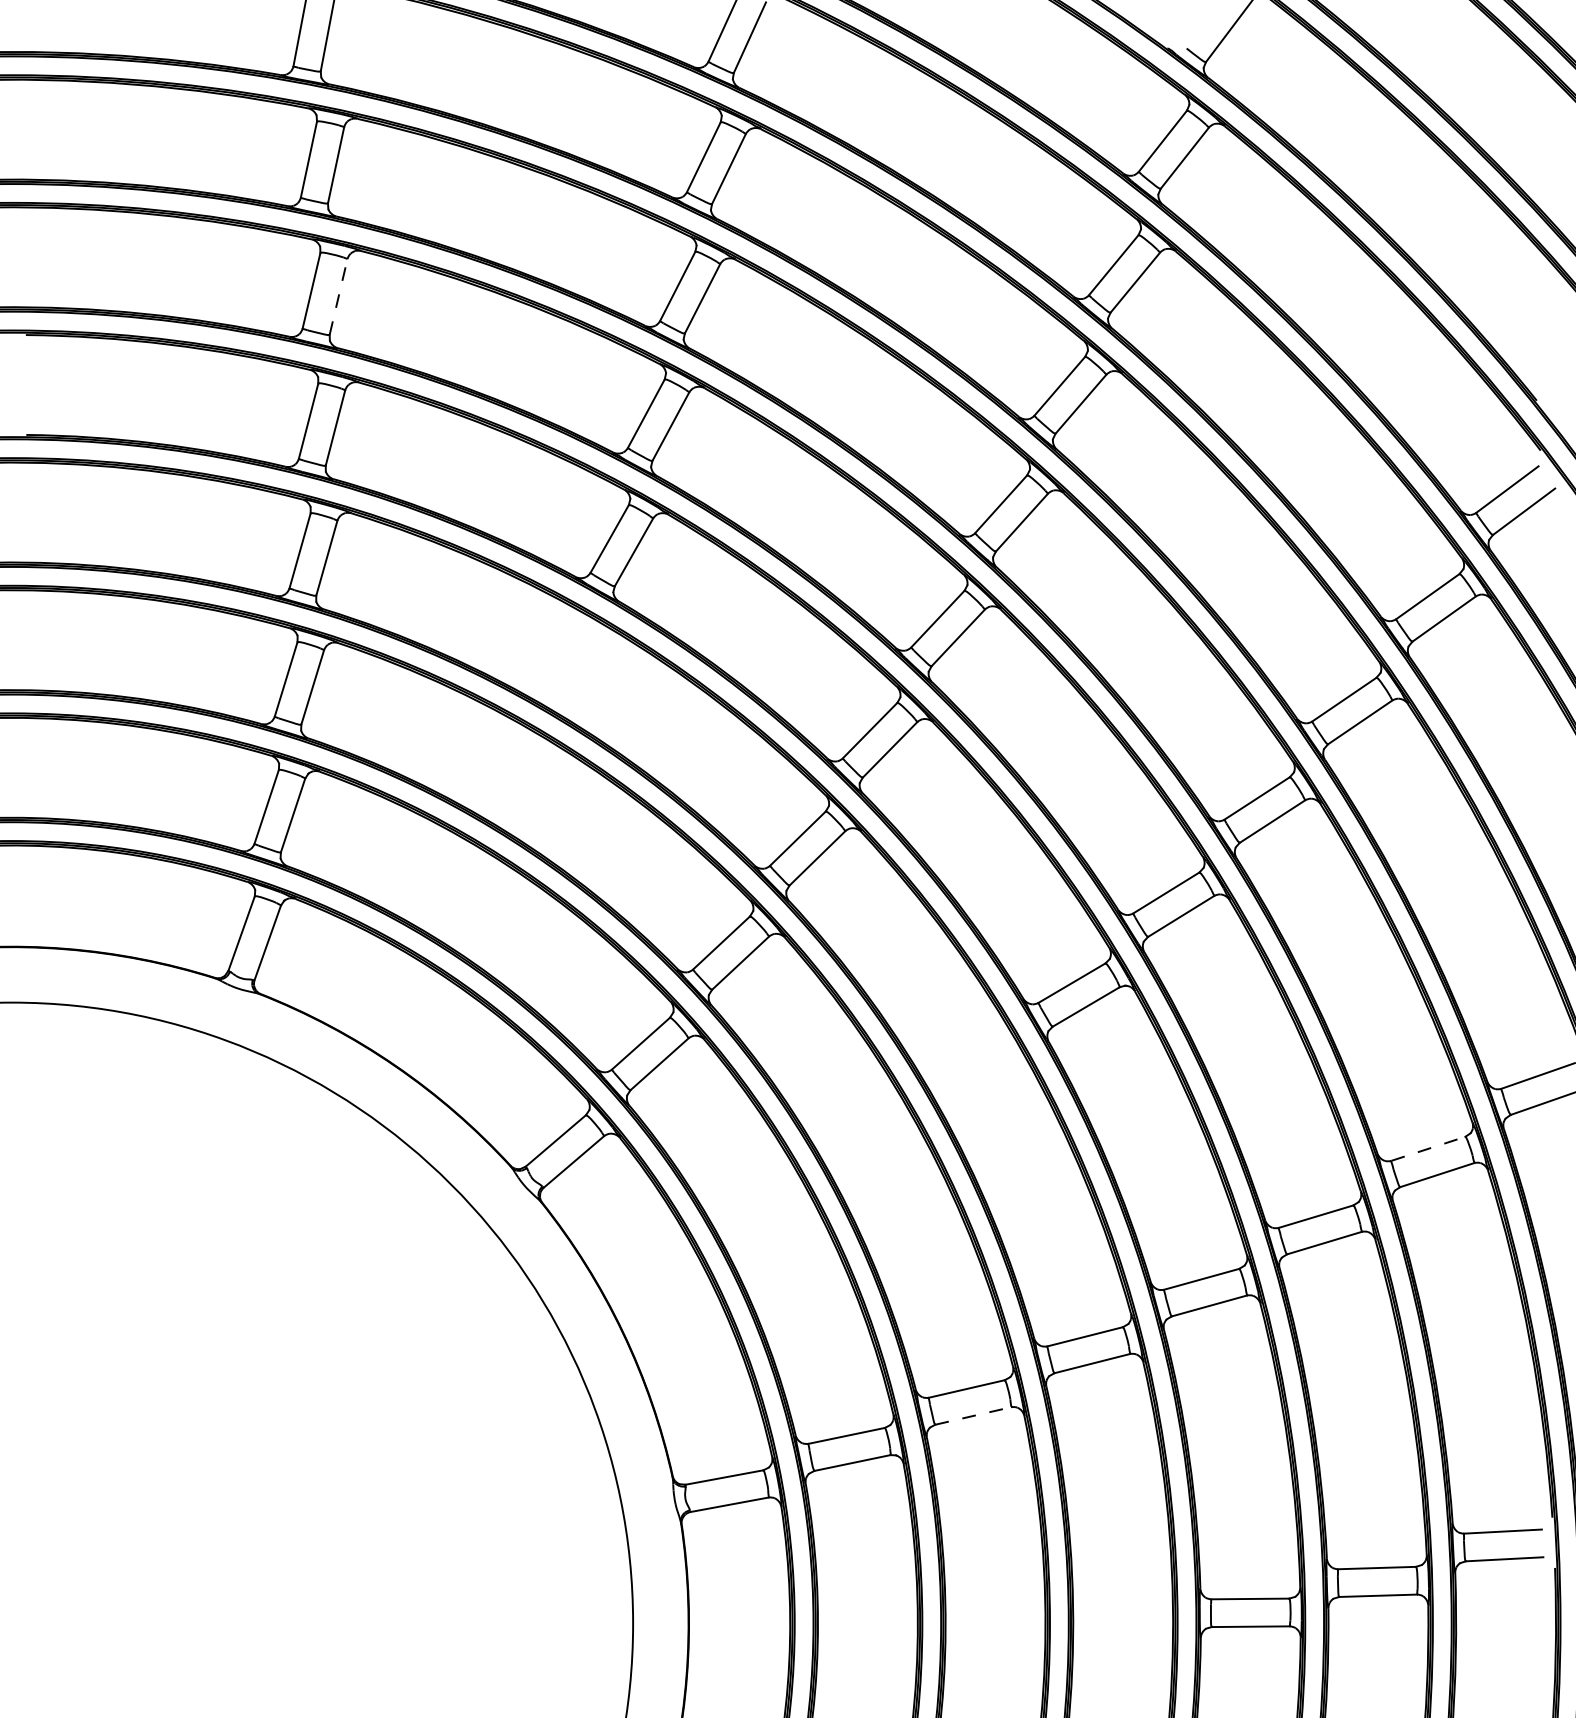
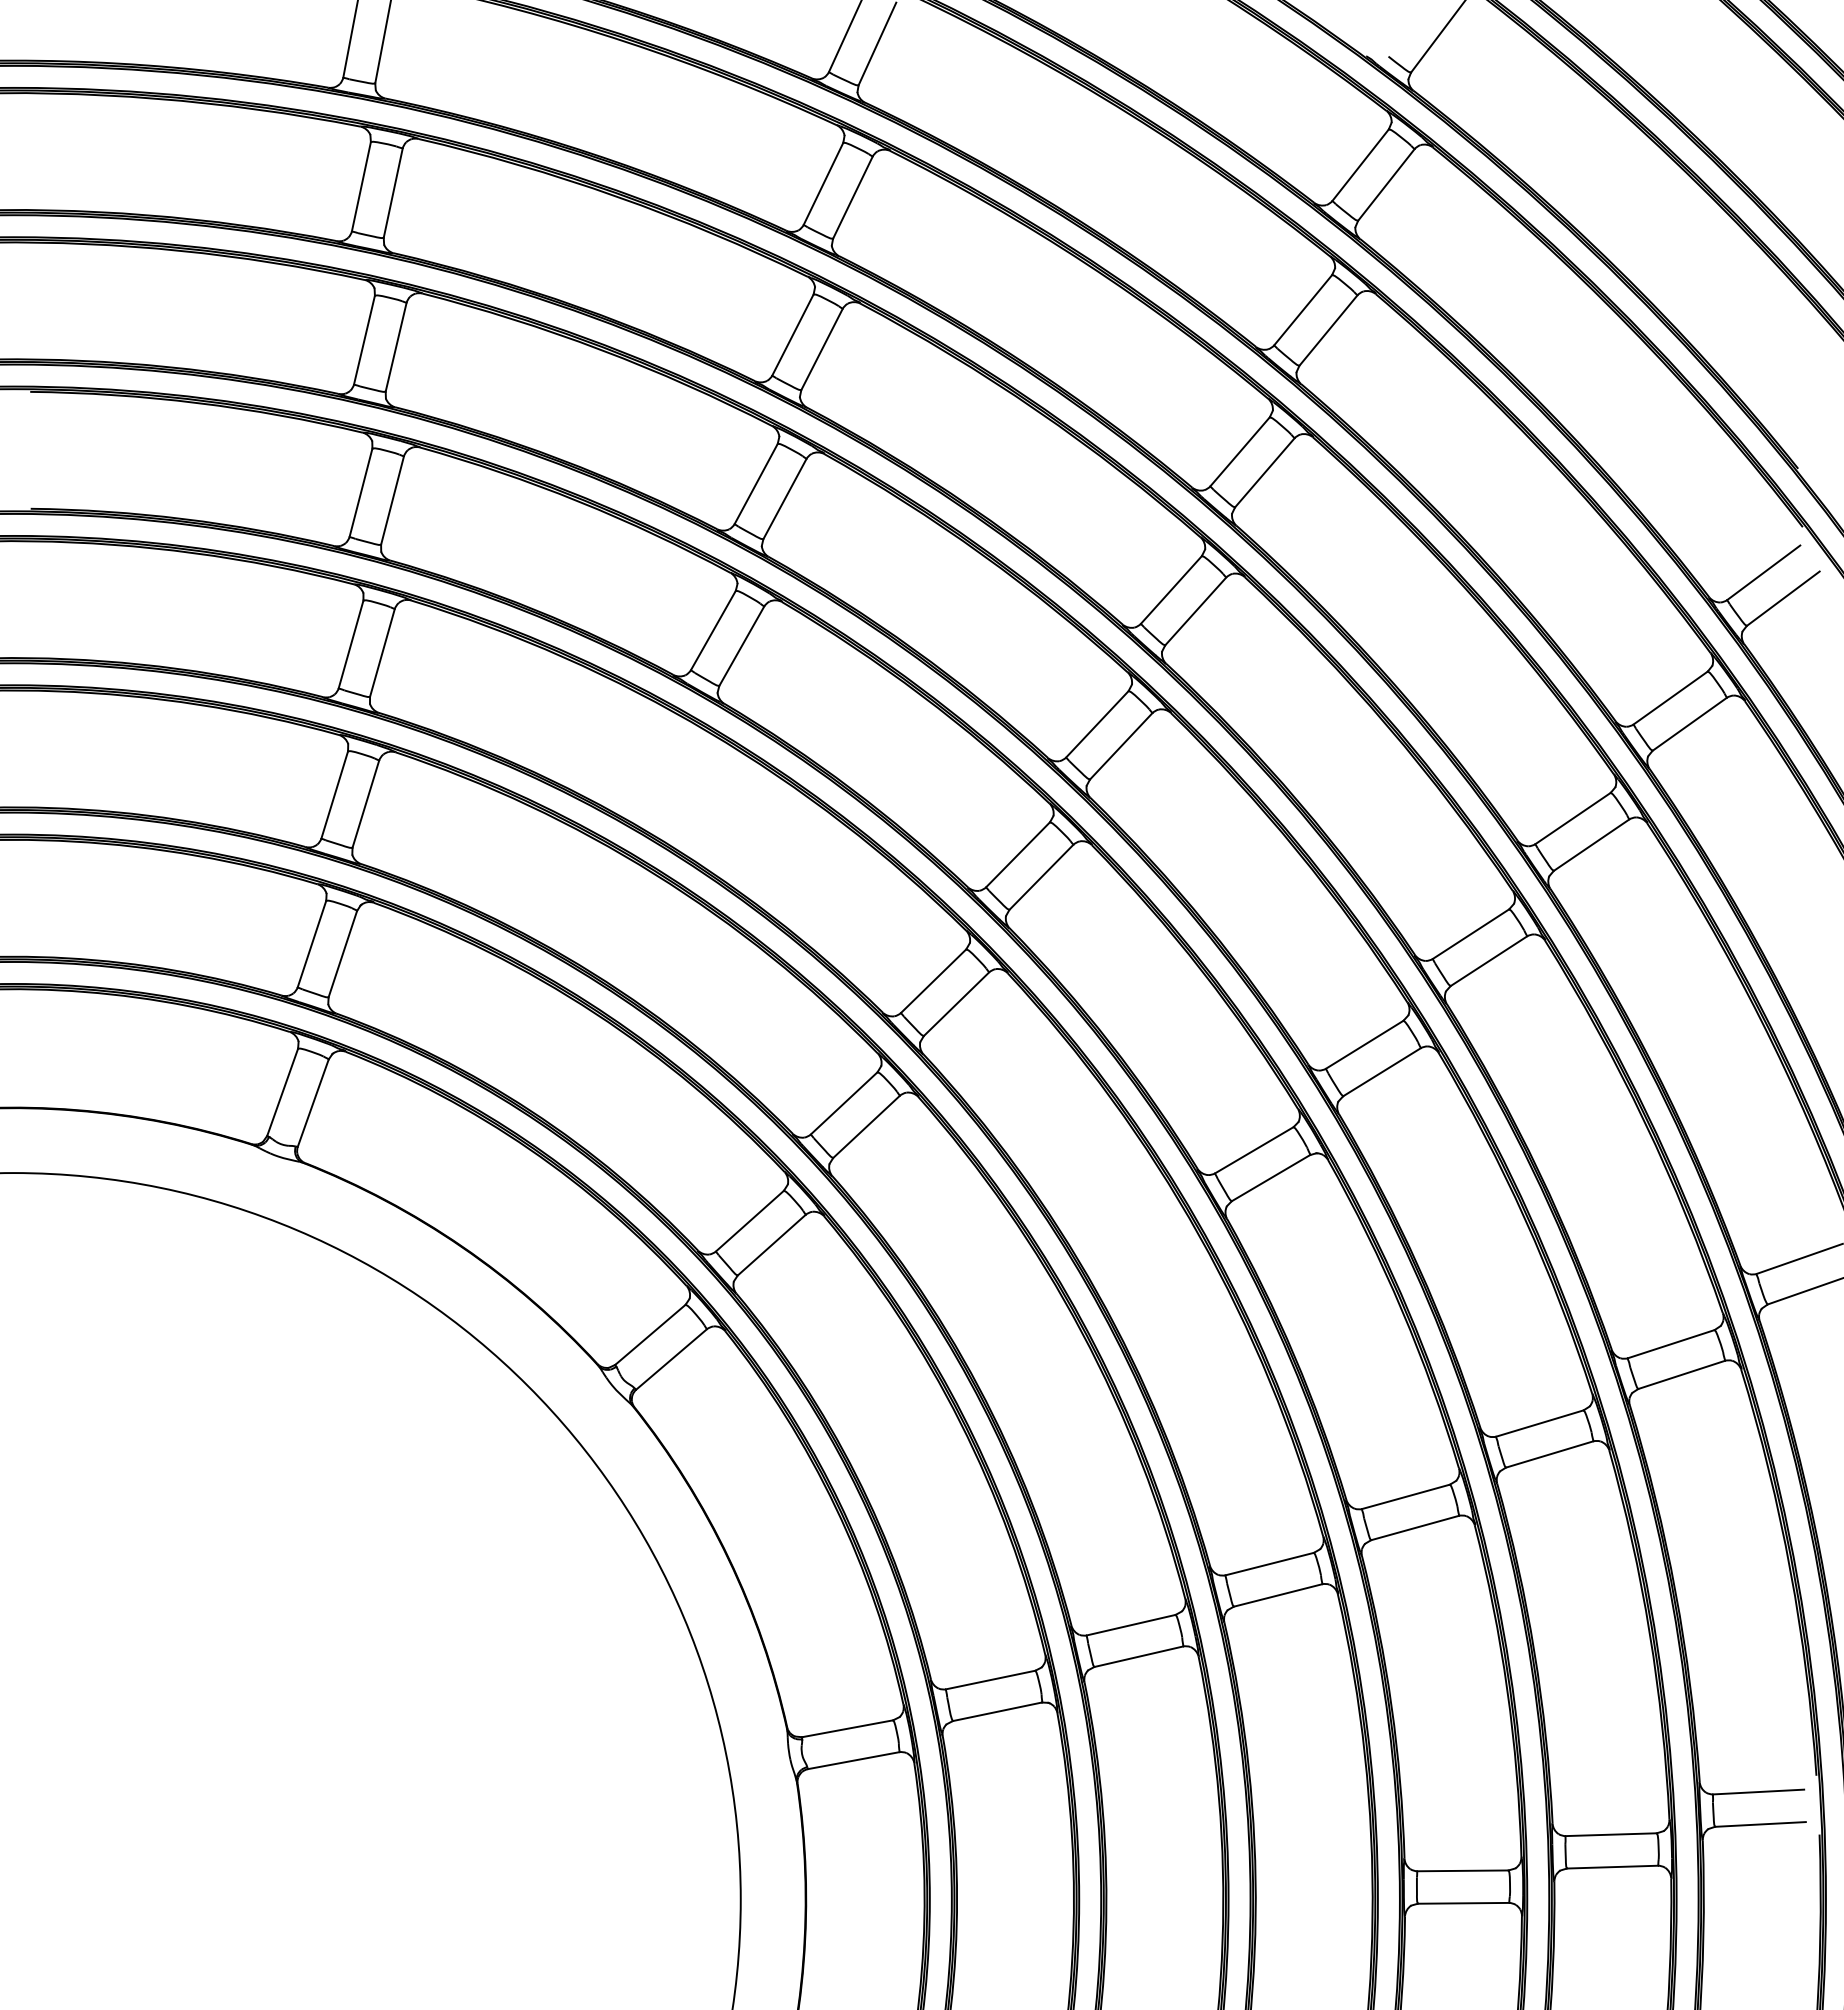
line: (338, 296) -> (396, 346), dashed -> solid
line: (1428, 1148) -> (1671, 1343), dashed -> solid
line: (973, 1415) -> (1139, 1656), dashed -> solid

